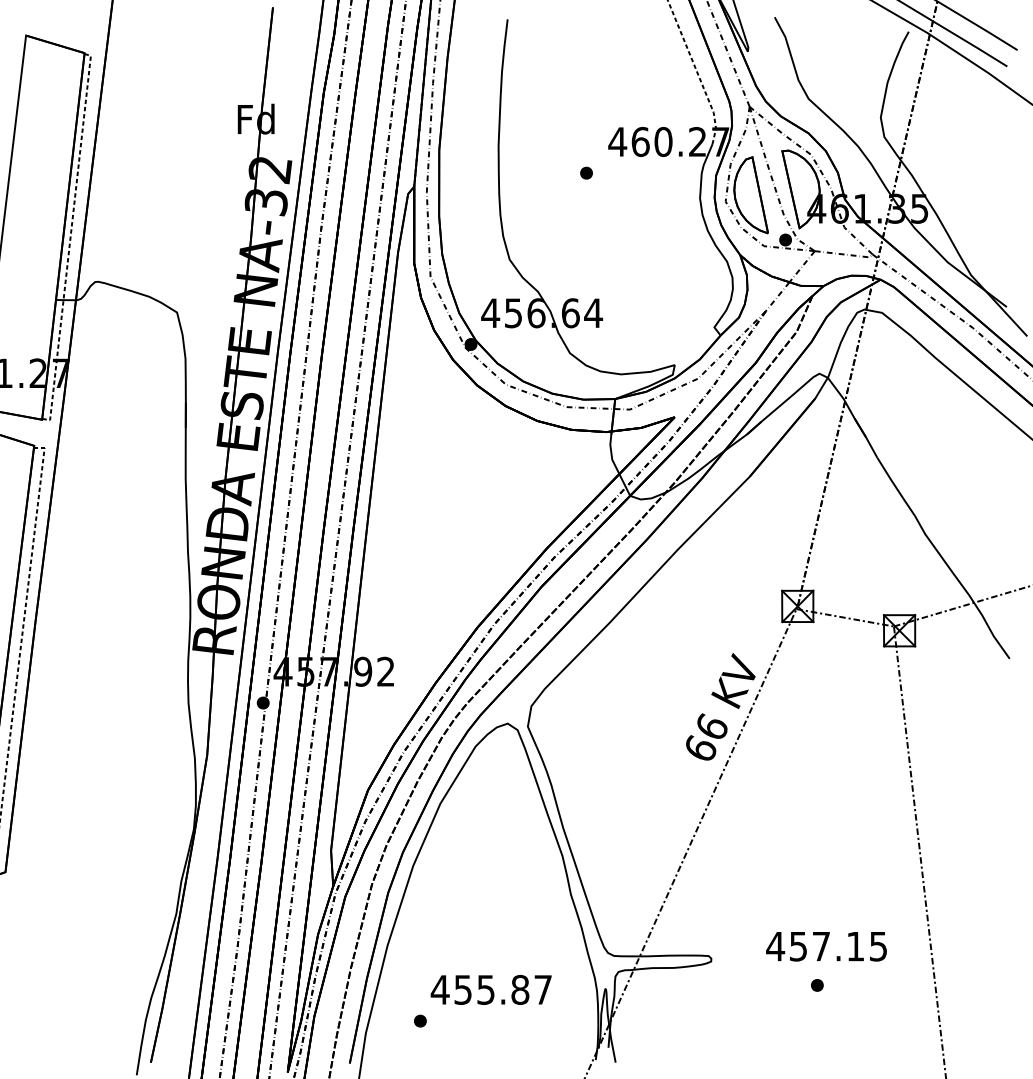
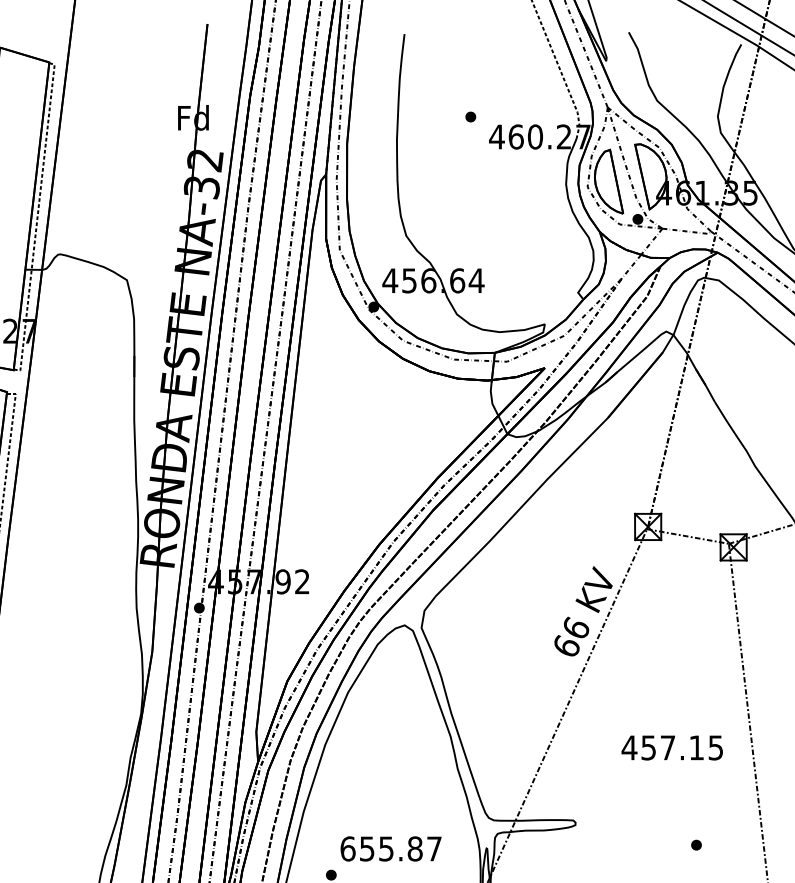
part: (586, 172) -> (470, 116), moved
text: (826, 946) -> (672, 747), moved
part: (817, 985) -> (696, 845), moved
text: (439, 989) -> (347, 848), 455.87 -> 655.87

